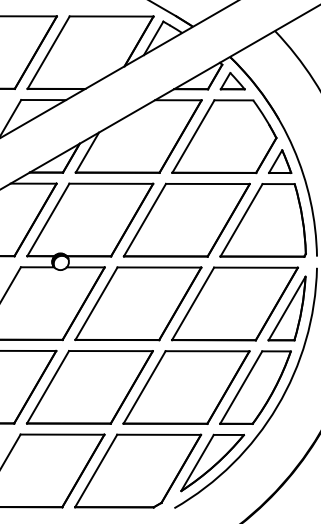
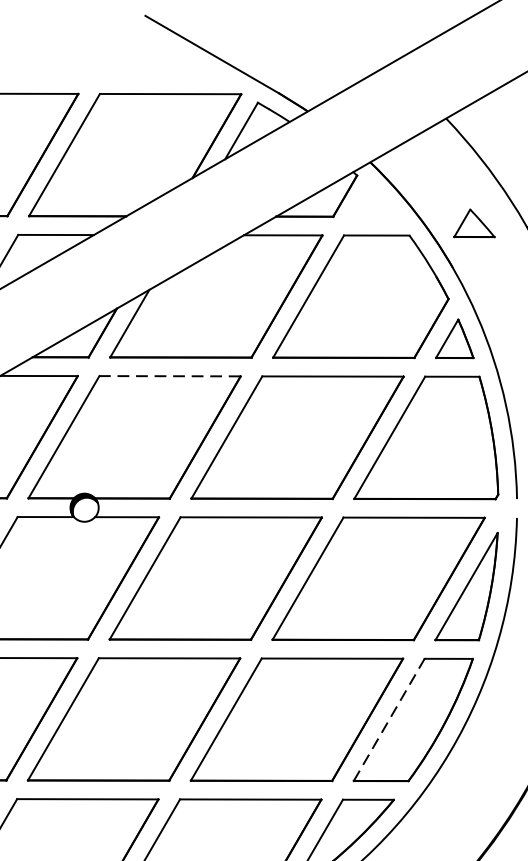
part: (232, 81) -> (473, 223), moved
line: (111, 183) -> (170, 375), solid -> dashed
line: (241, 387) -> (389, 719), solid -> dashed

